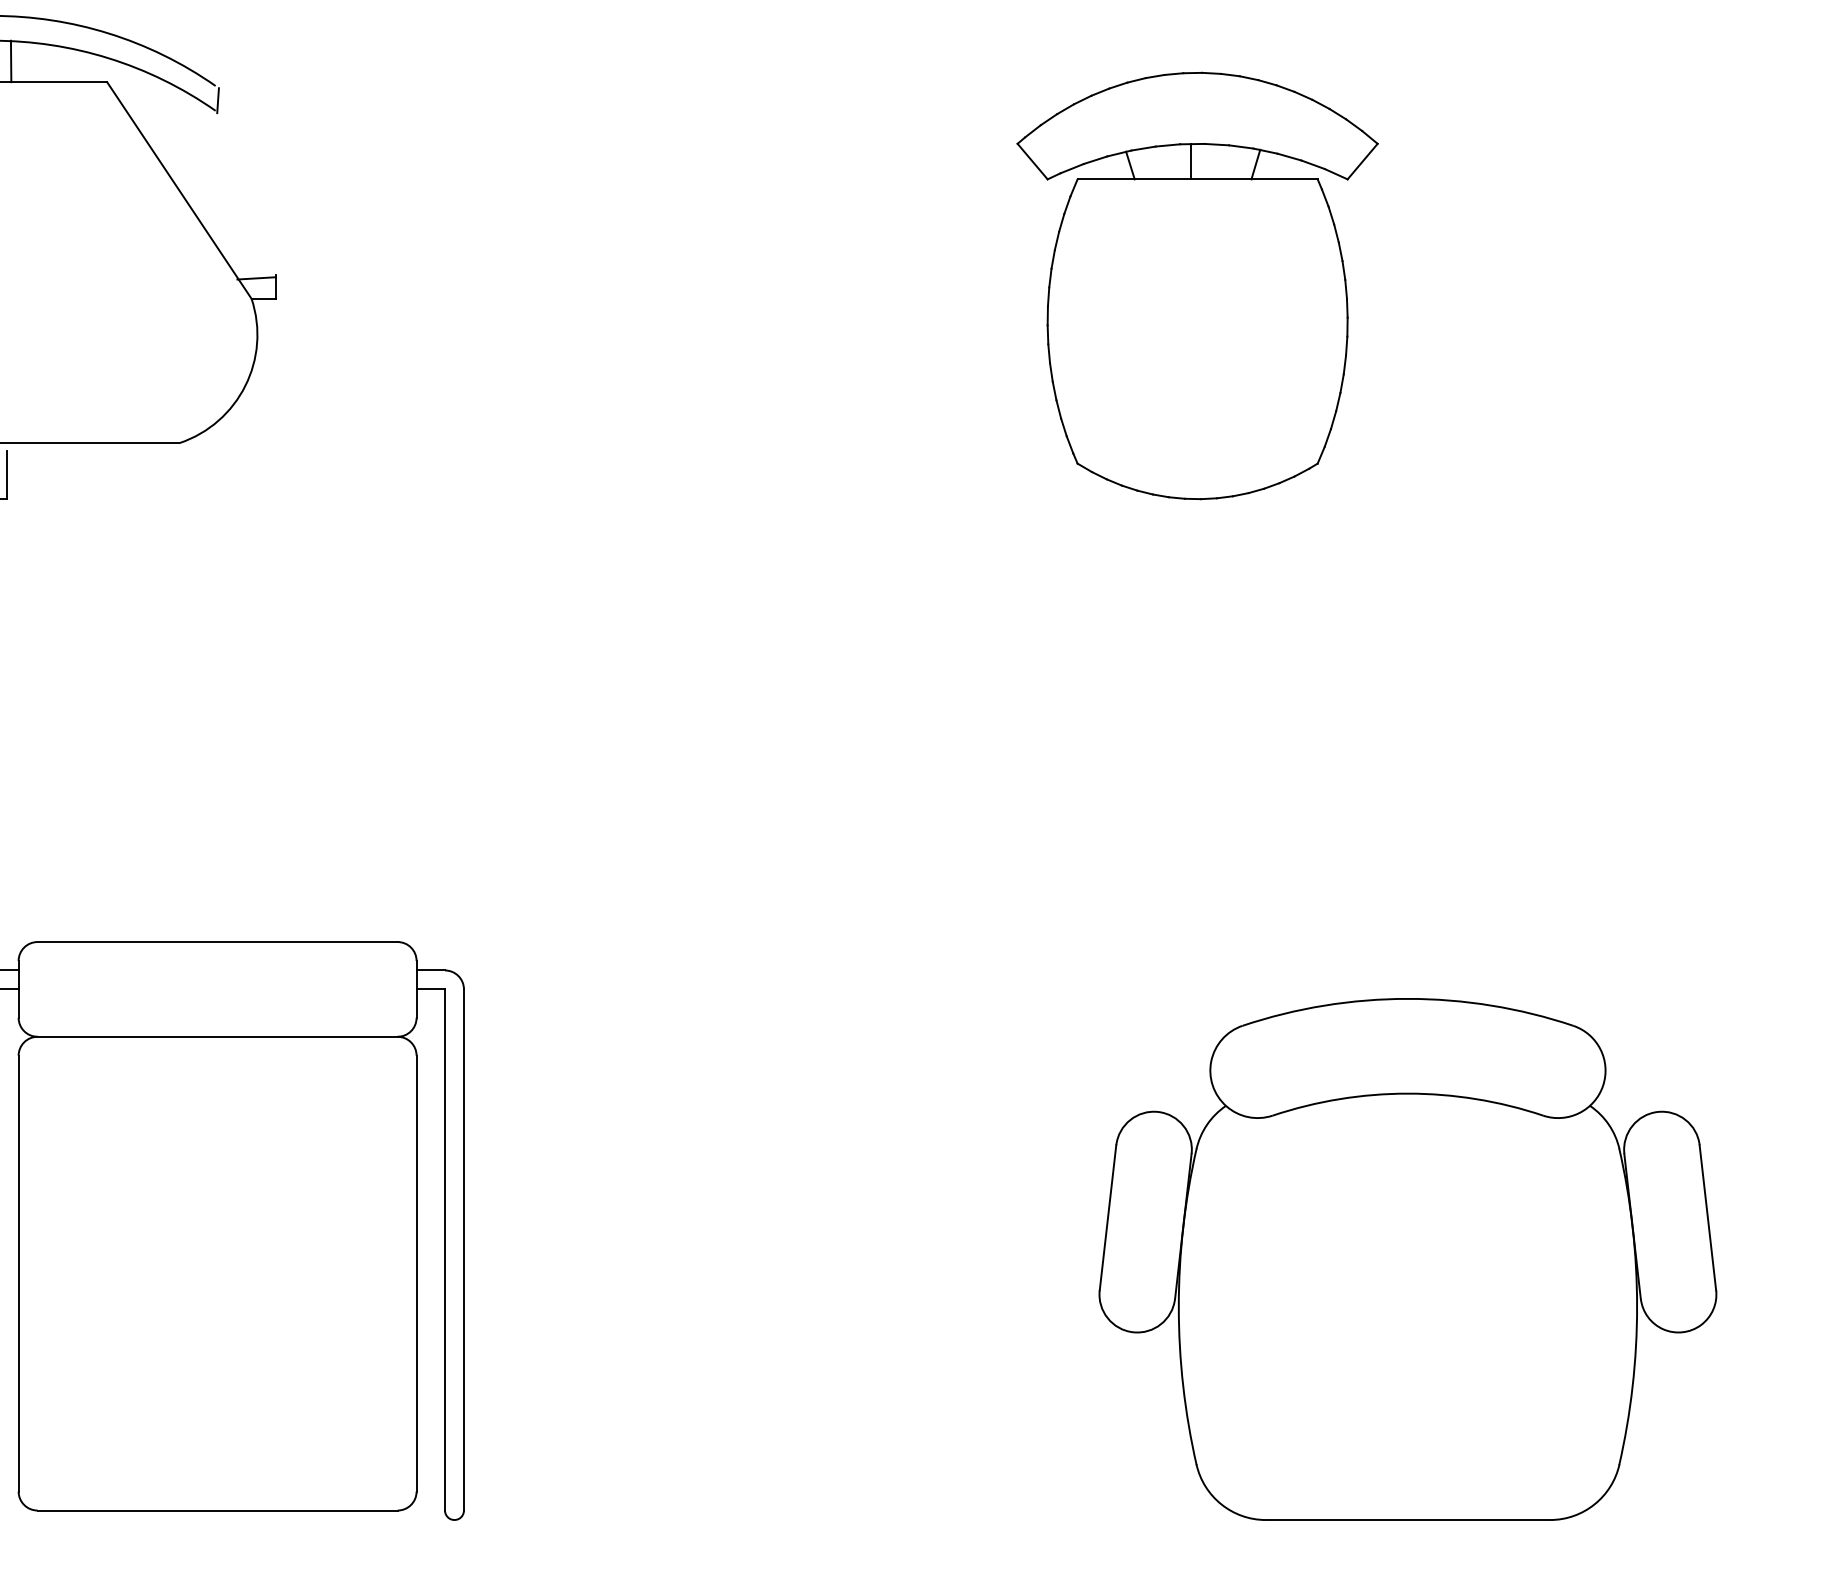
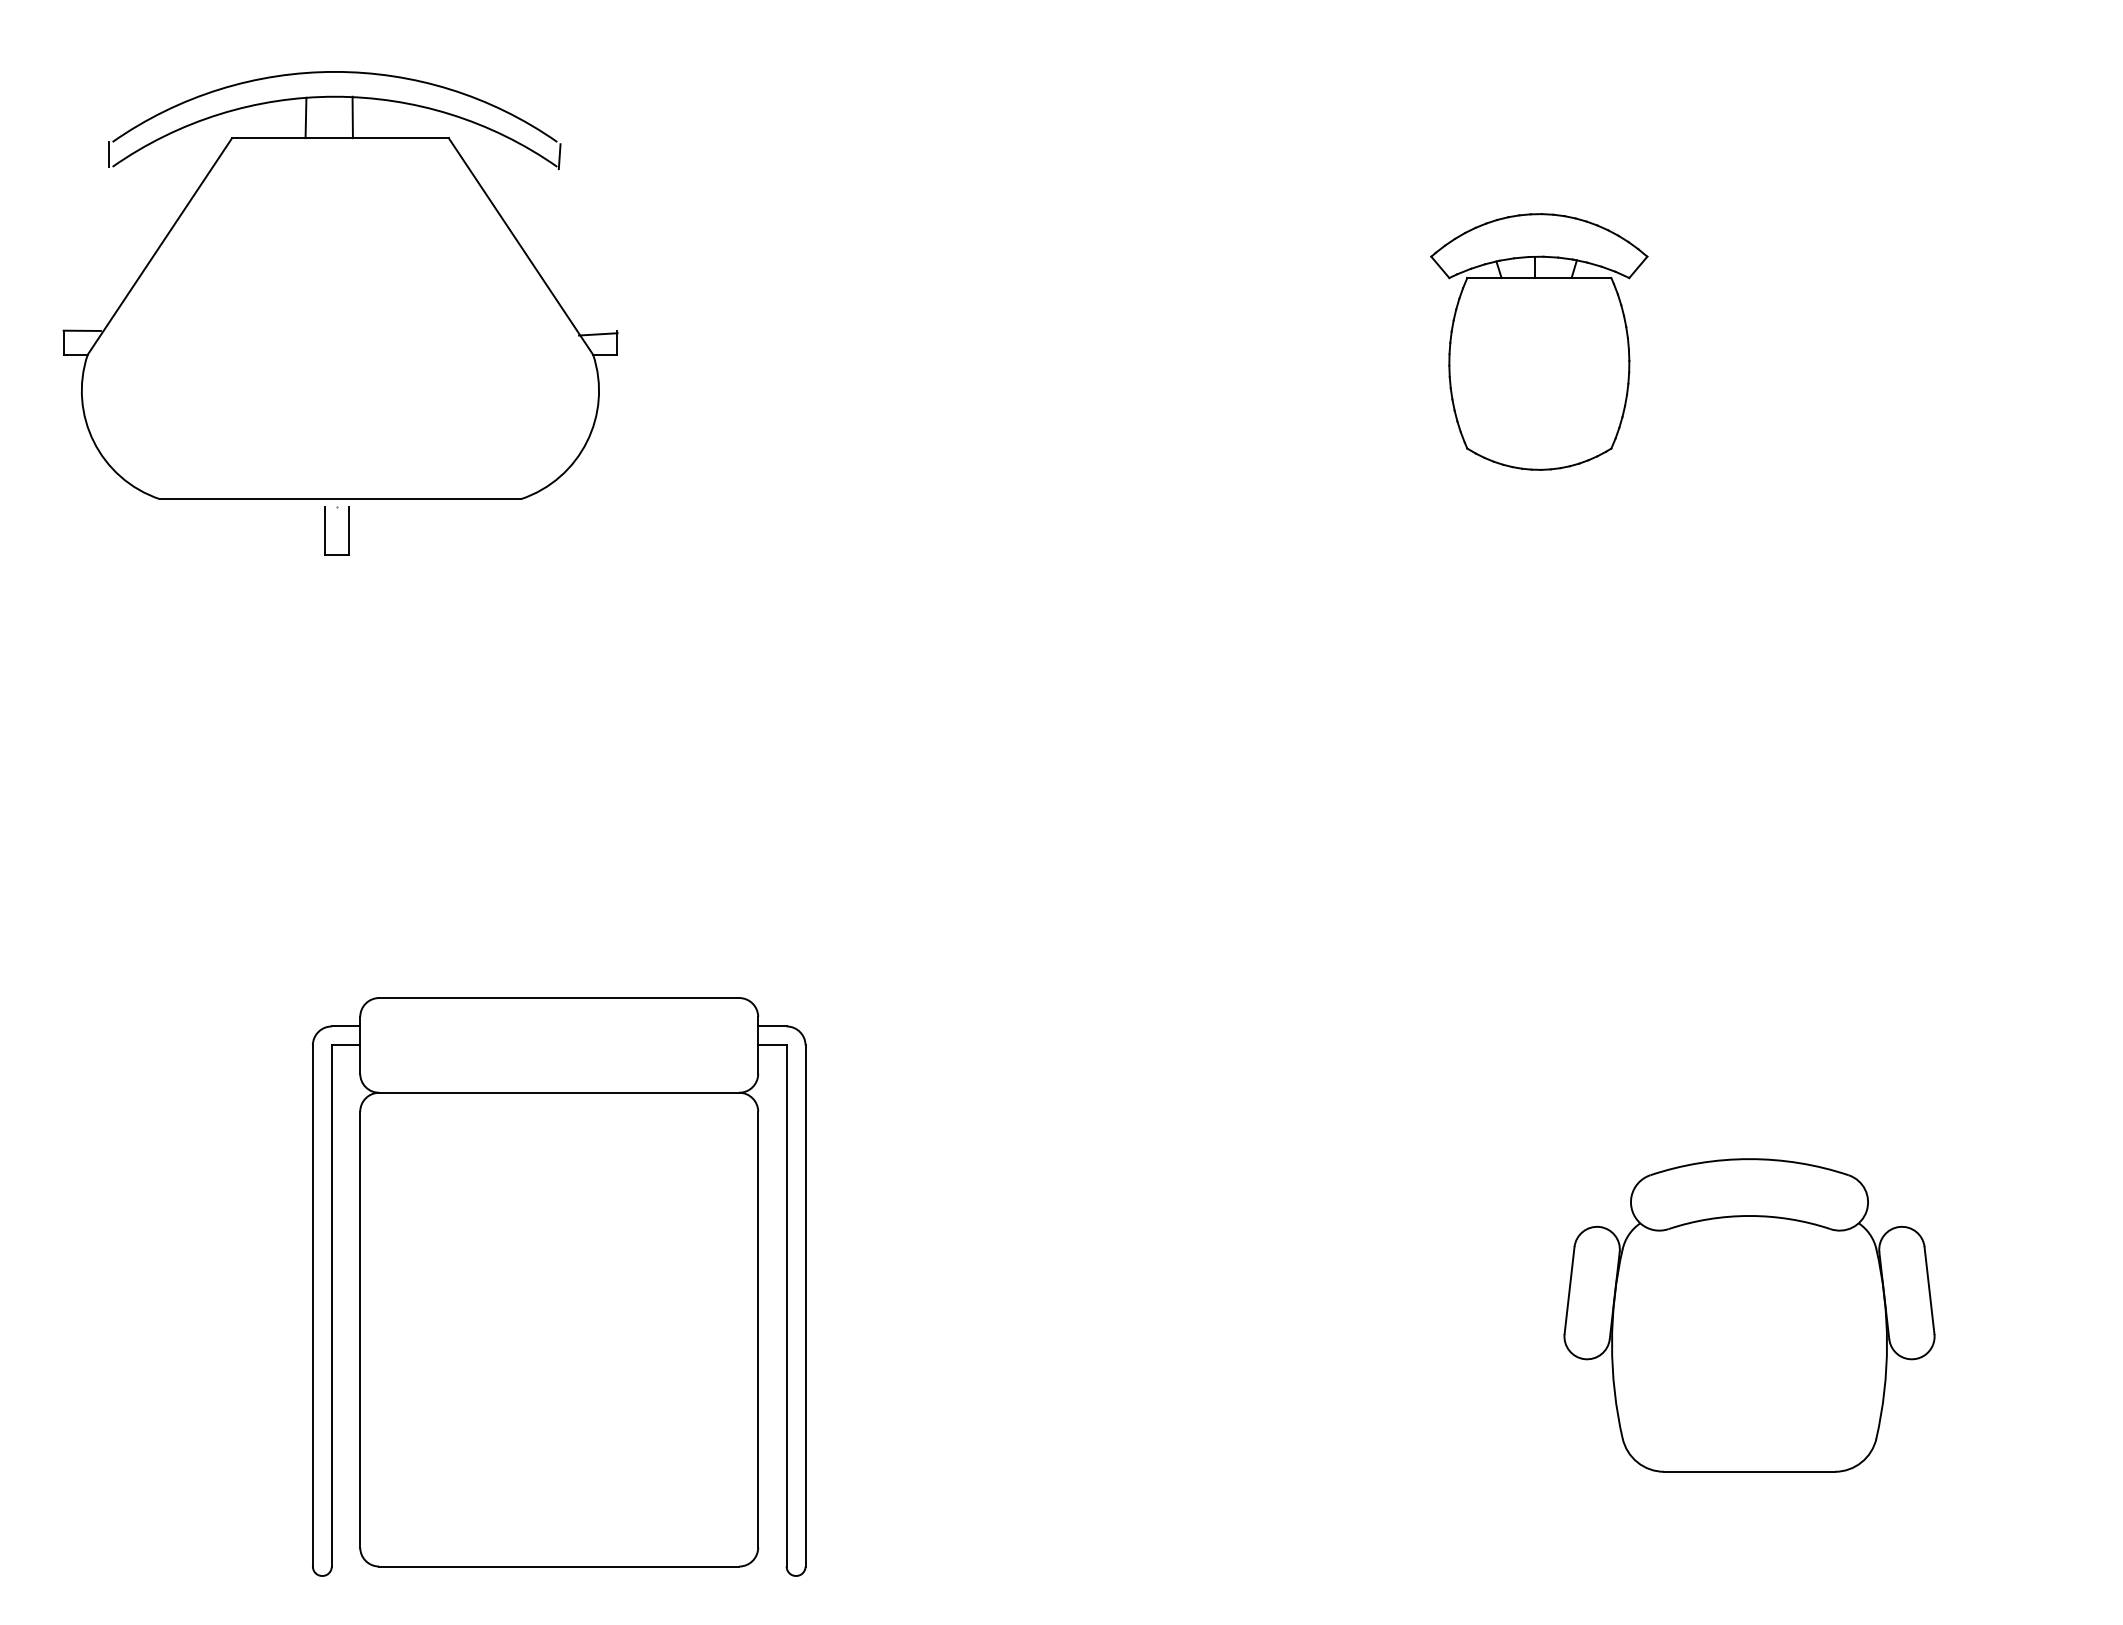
part: (1197, 285) -> (1539, 341), size x0.6
part: (1407, 1259) -> (1749, 1315), size x0.6

